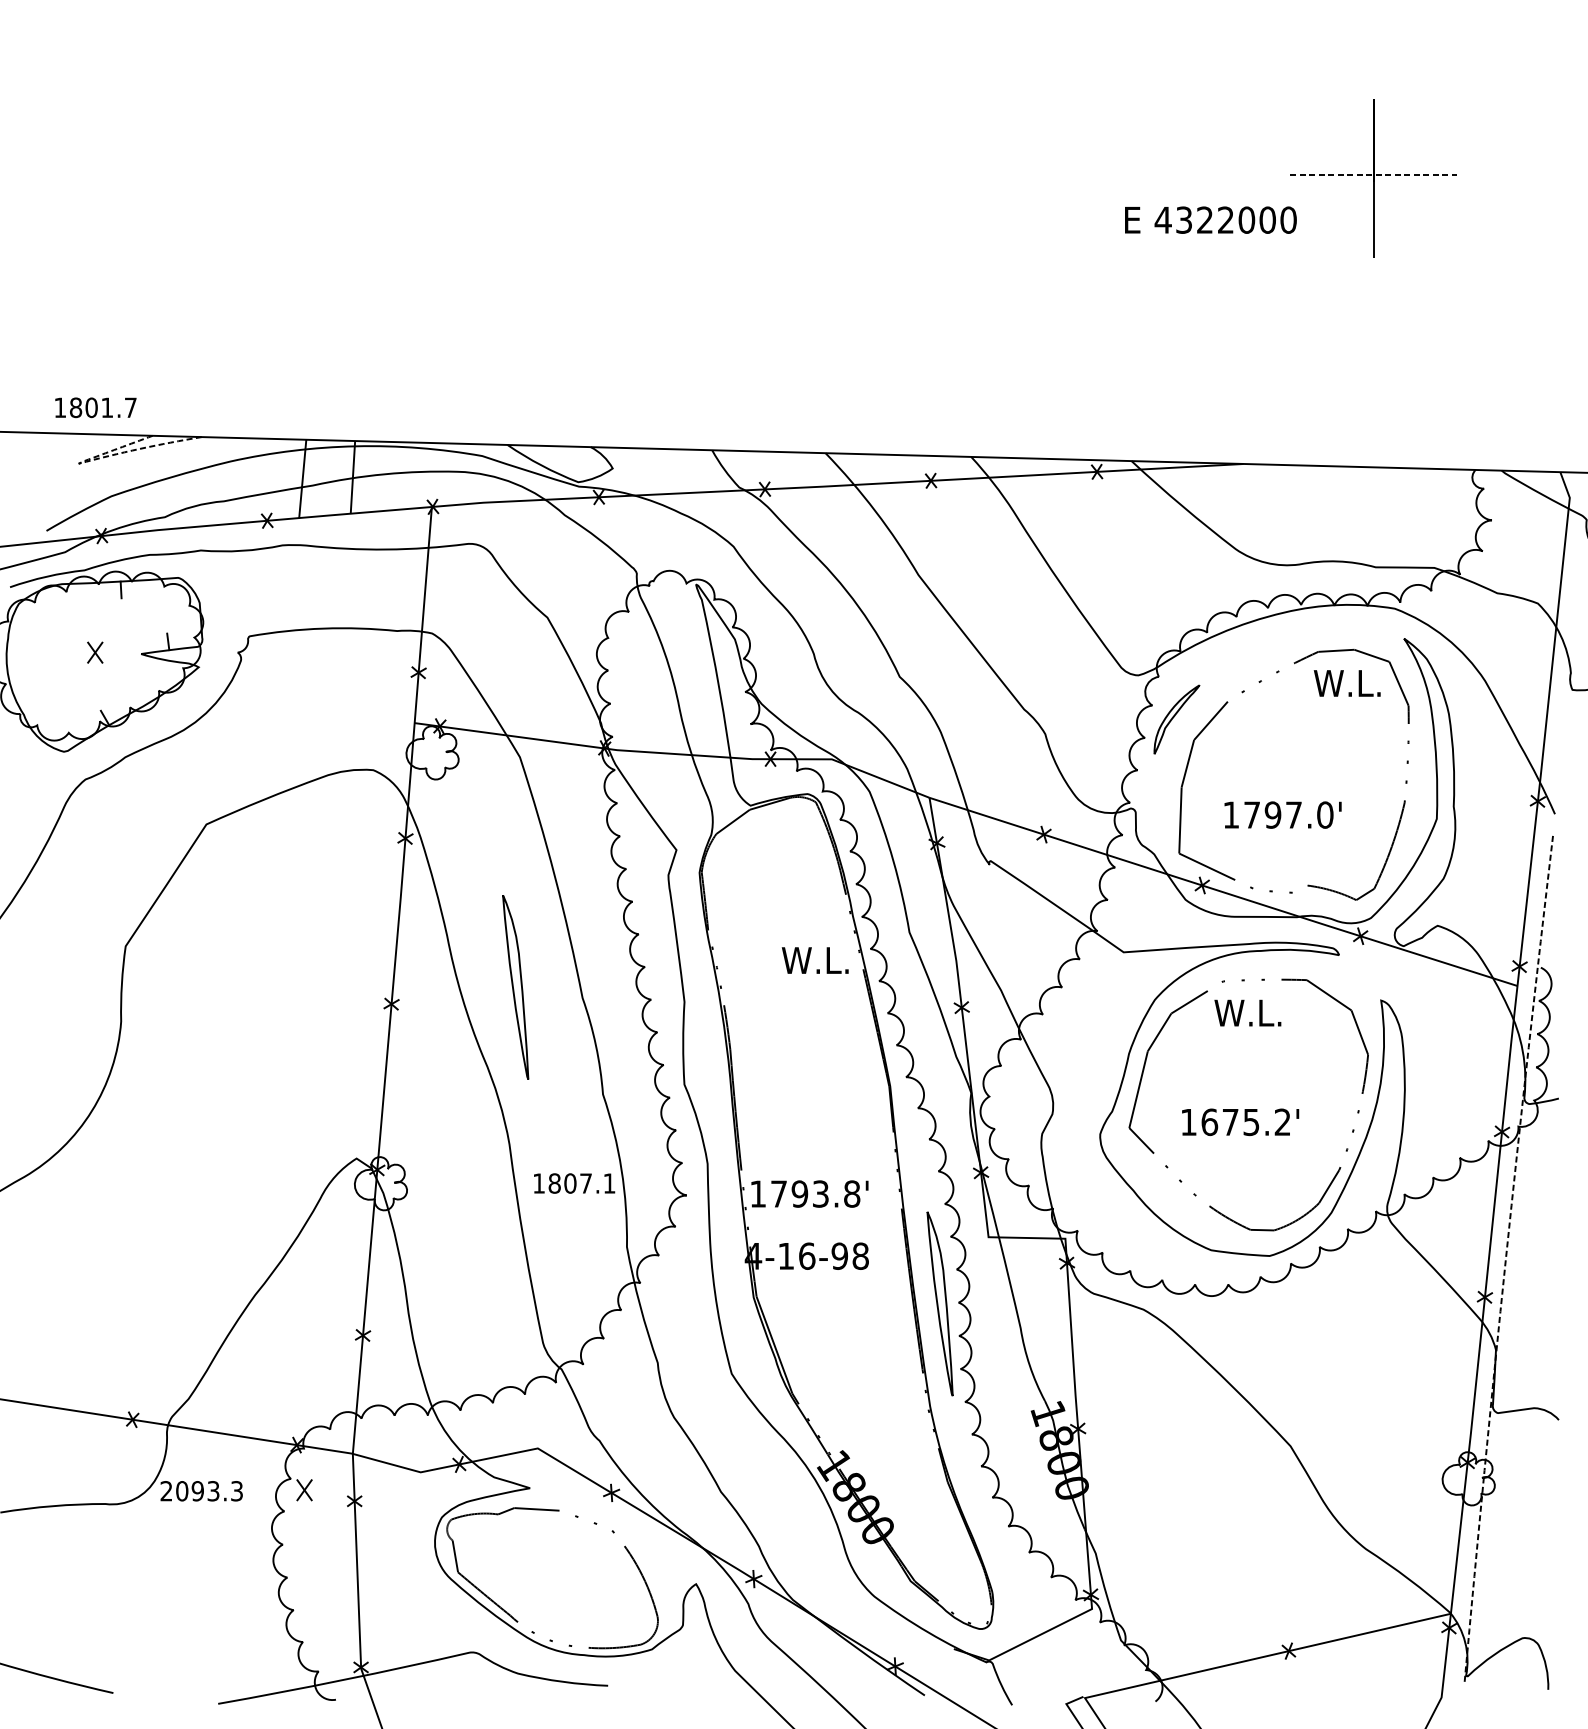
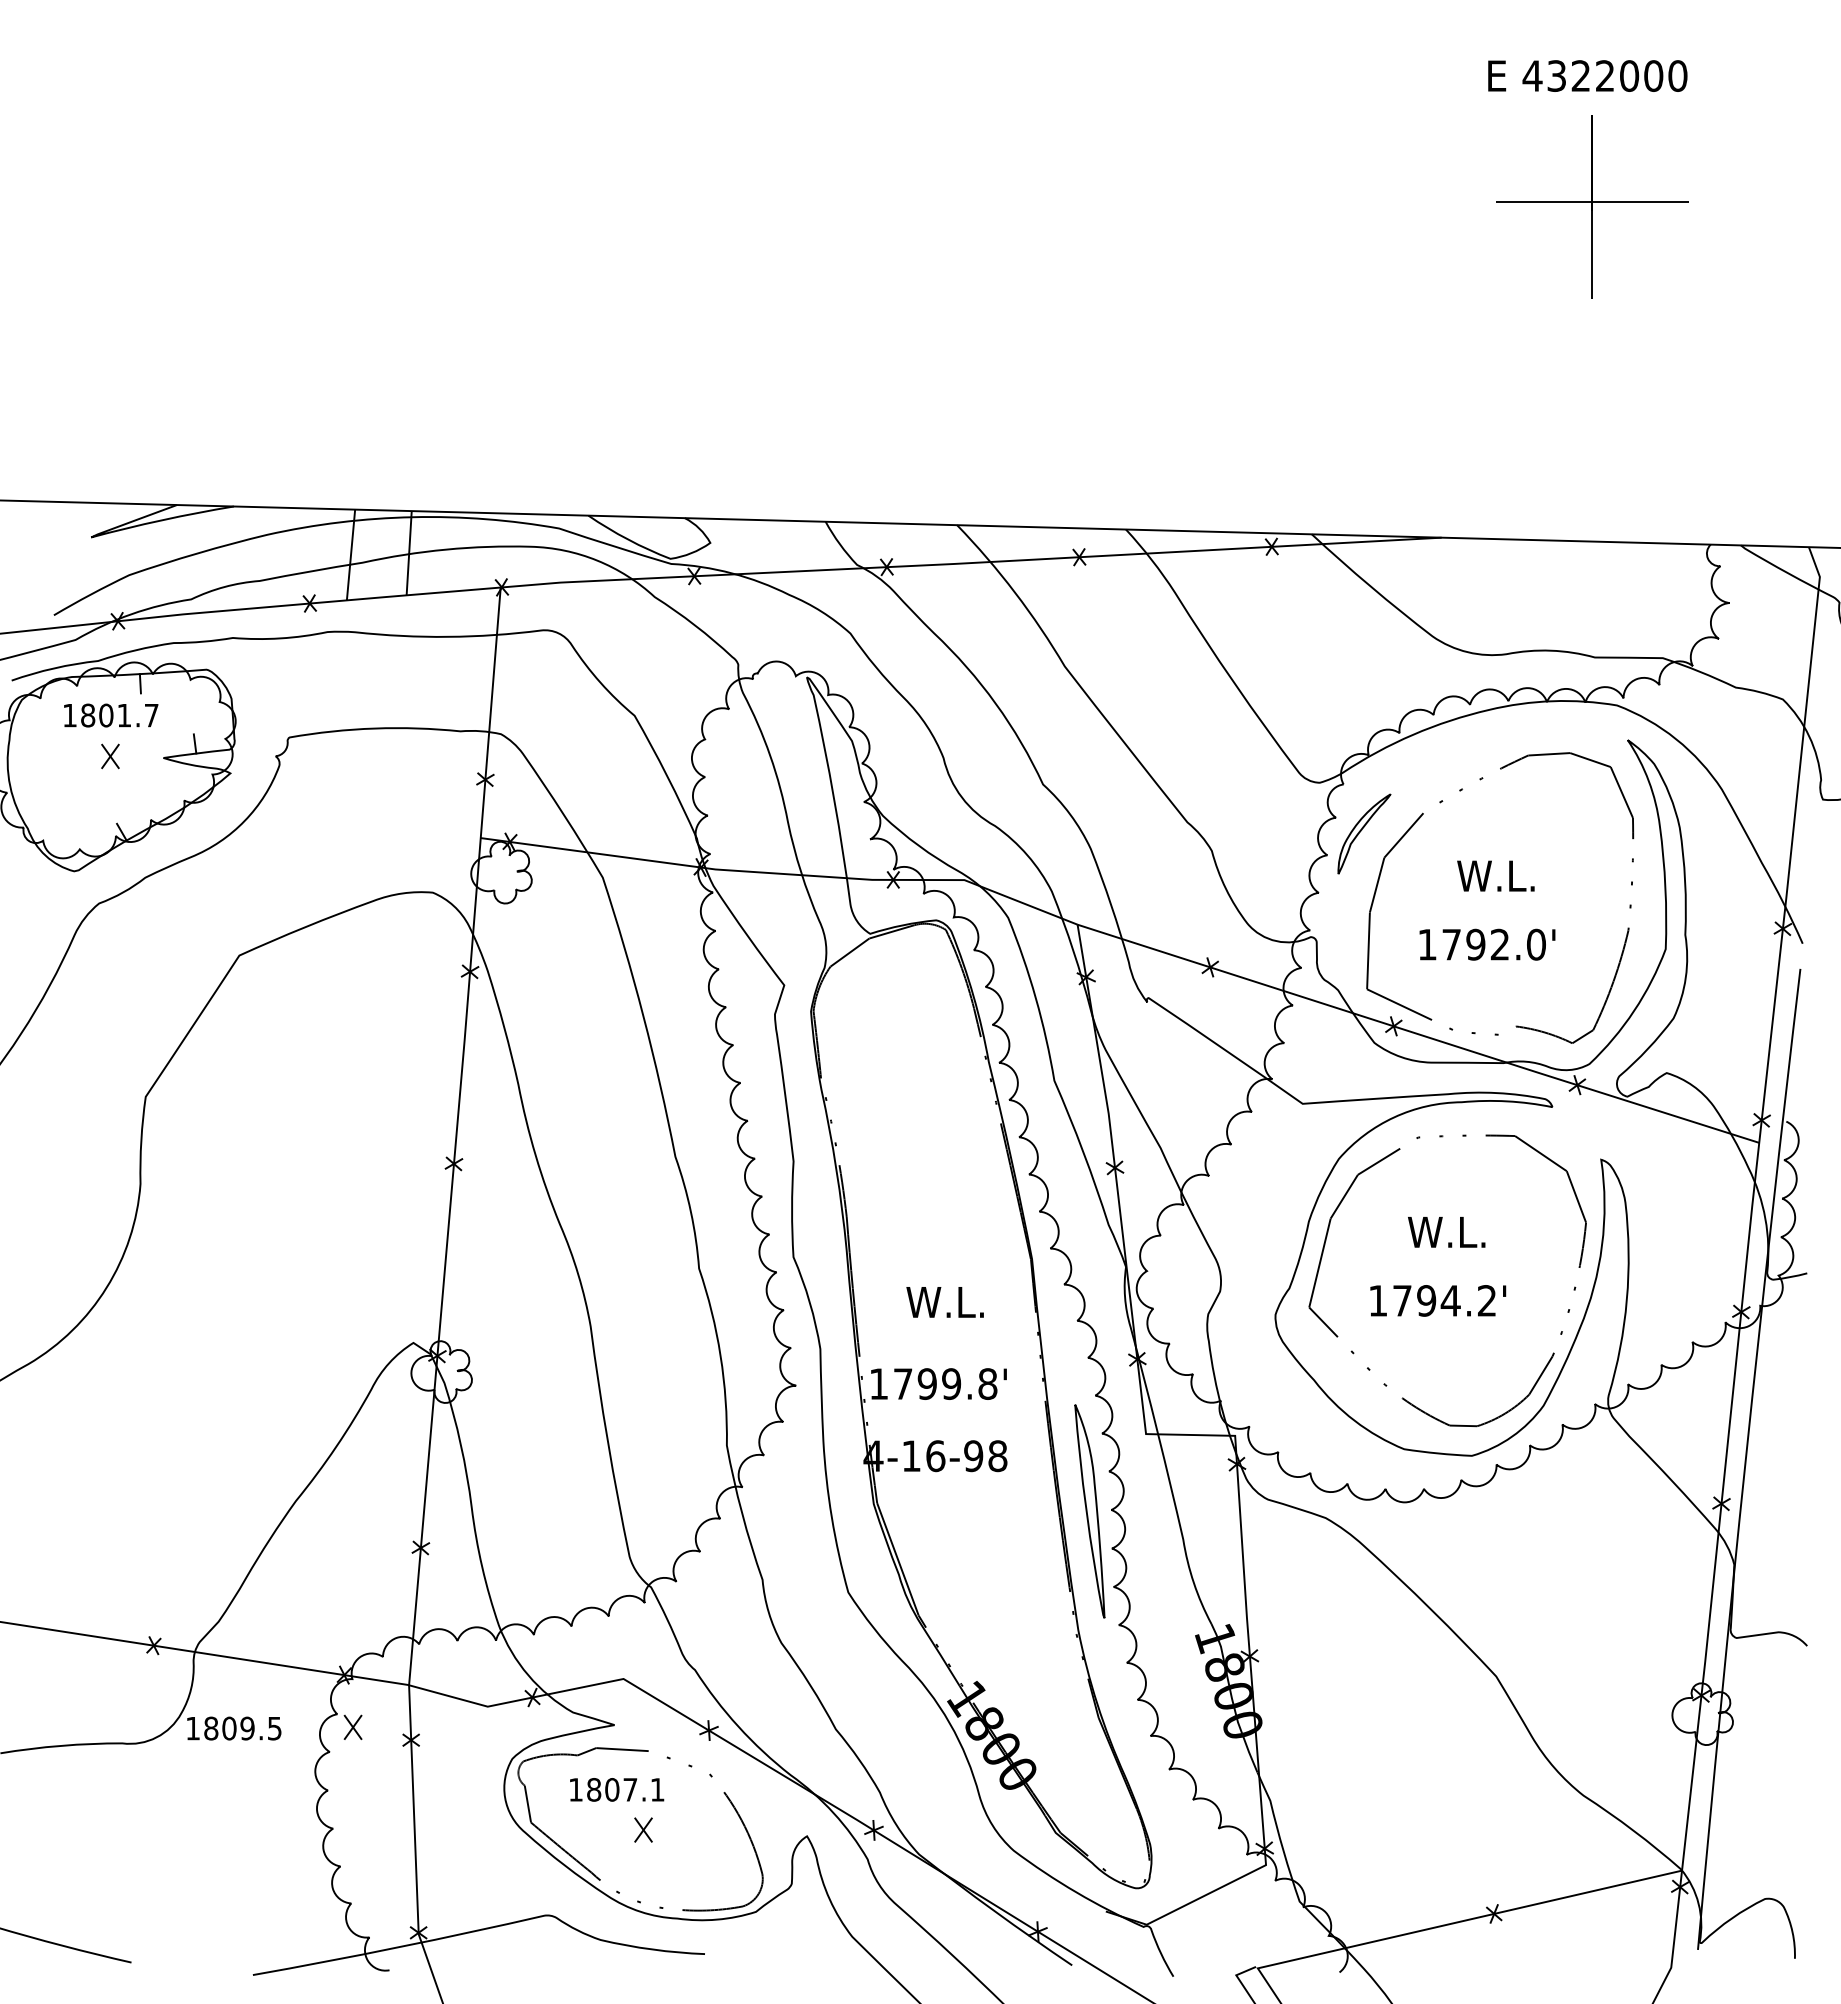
line: (1373, 174) -> (1592, 202), dashed -> solid
text: (1210, 219) -> (1587, 75), moved
text: (96, 407) -> (111, 715), moved
line: (99, 458) -> (115, 531), dashed -> solid
text: (1346, 682) -> (1495, 875), moved
text: (1293, 814) -> (1499, 944), 1797.0' -> 1792.0'
text: (814, 960) -> (944, 1302), moved
part: (515, 987) -> (597, 1144), removed
text: (1247, 1013) -> (1446, 1232), moved
text: (1230, 1121) -> (1426, 1300), 1675.2' -> 1794.2'
text: (574, 1183) -> (617, 1789), moved
text: (820, 1193) -> (951, 1383), 1793.8' -> 1799.8'
line: (1505, 1259) -> (1745, 1459), dashed -> solid
text: (201, 1491) -> (233, 1728), 2093.3 -> 1809.5
part: (555, 1578) -> (643, 1829), added

